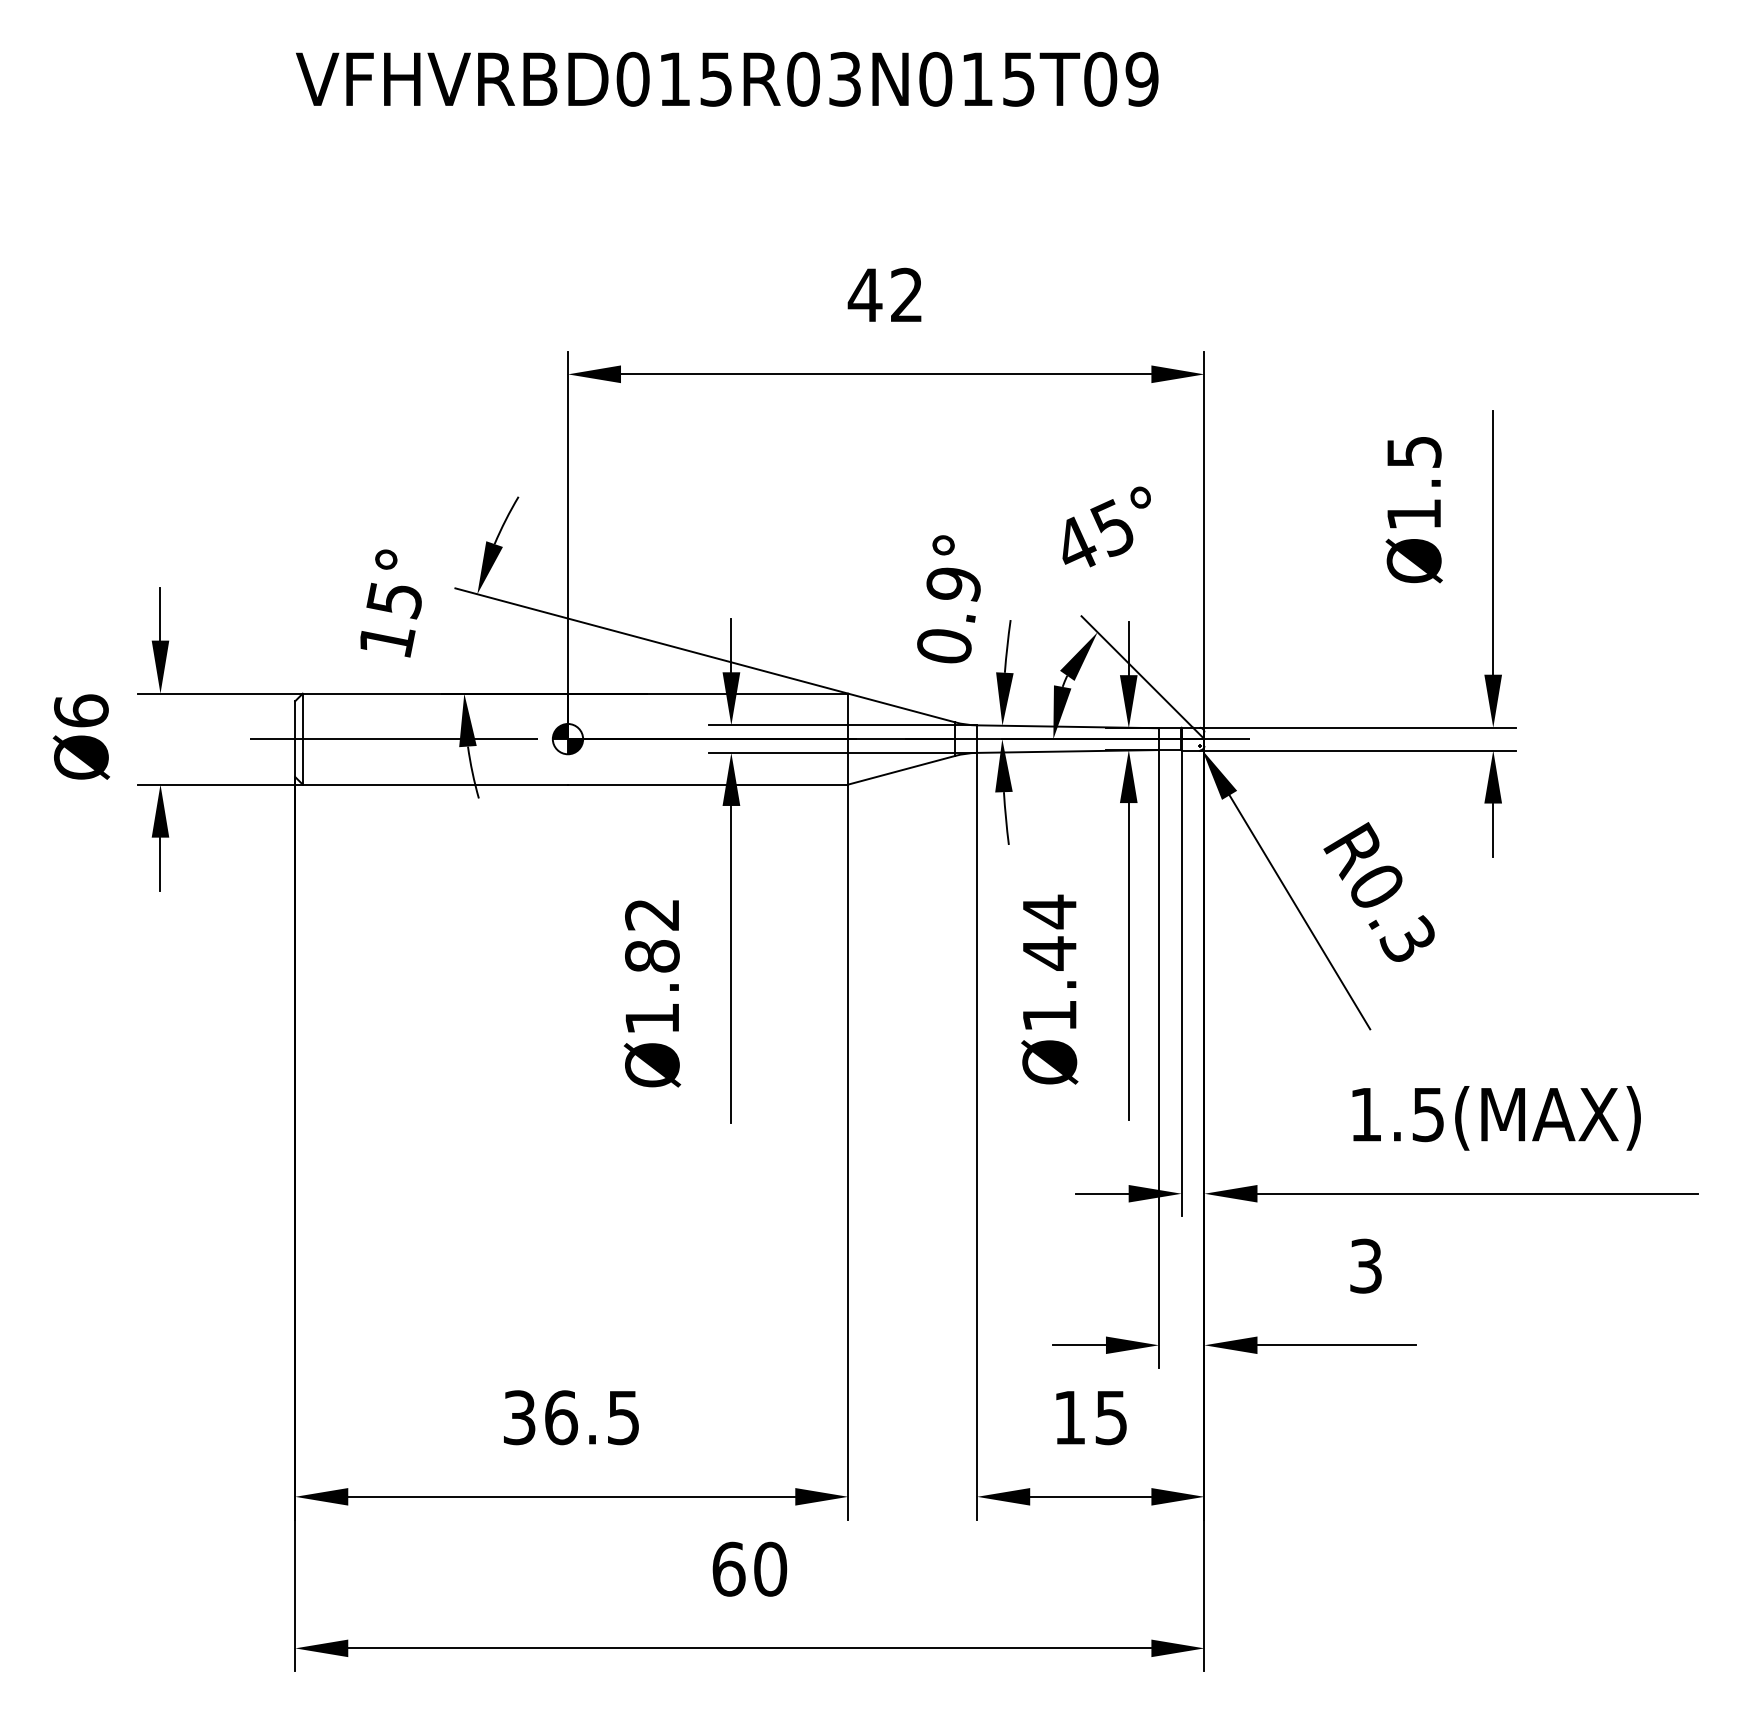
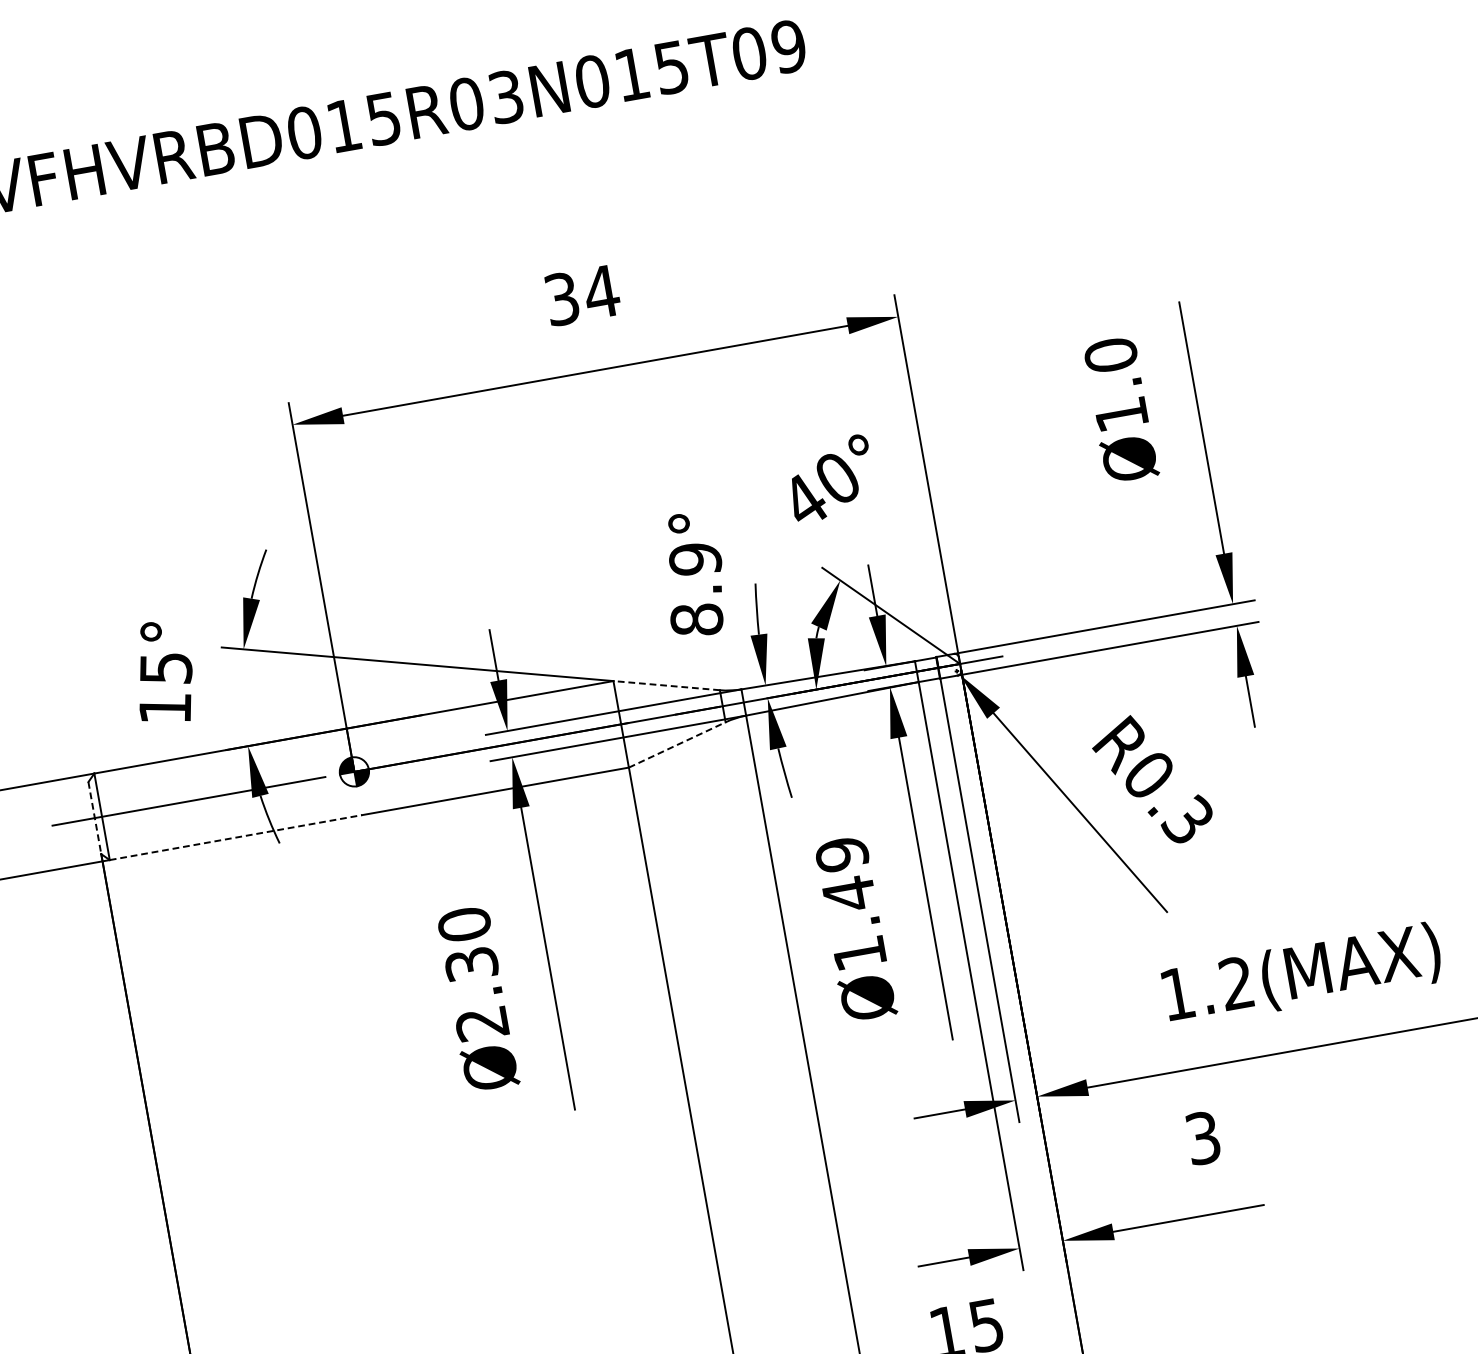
text: (885, 294) -> (581, 294), 42 -> 34
text: (1413, 451) -> (1110, 354), Ø1.5 -> Ø1.0
text: (1111, 528) -> (835, 479), 45° -> 40°
text: (944, 646) -> (697, 619), 0.9° -> 8.9°
line: (901, 707) -> (666, 685), solid -> dashed
line: (295, 739) -> (95, 818), solid -> dashed
line: (902, 770) -> (678, 745), solid -> dashed
line: (435, 784) -> (236, 837), solid -> dashed
text: (1049, 911) -> (841, 854), Ø1.44 -> Ø1.49
text: (652, 966) -> (473, 973), Ø1.82 -> Ø2.30
text: (1427, 1114) -> (1235, 983), 1.5(MAX) -> 1.2(MAX)

